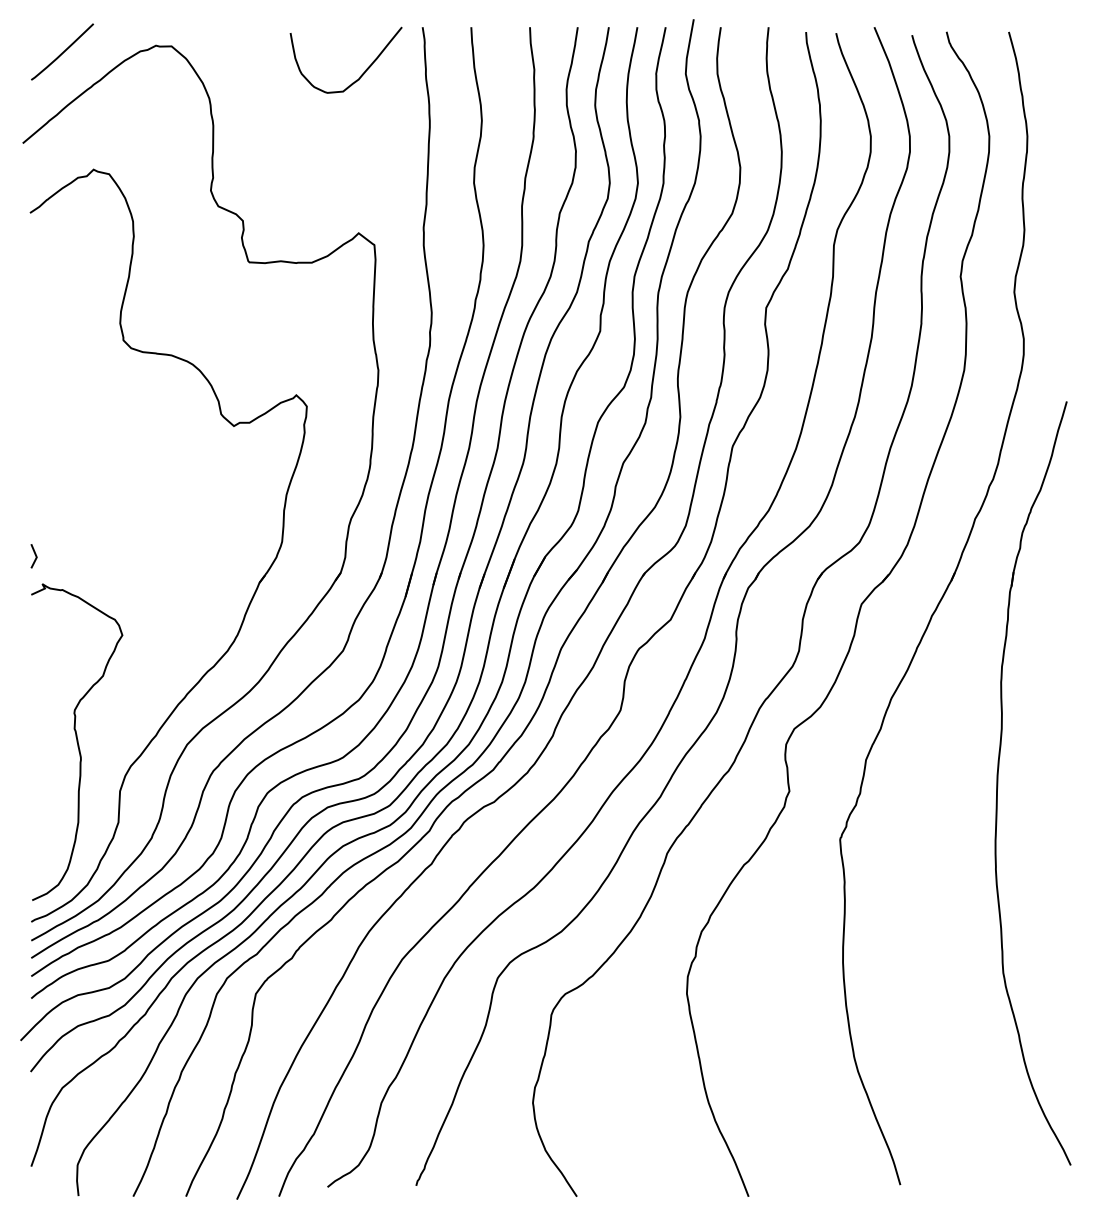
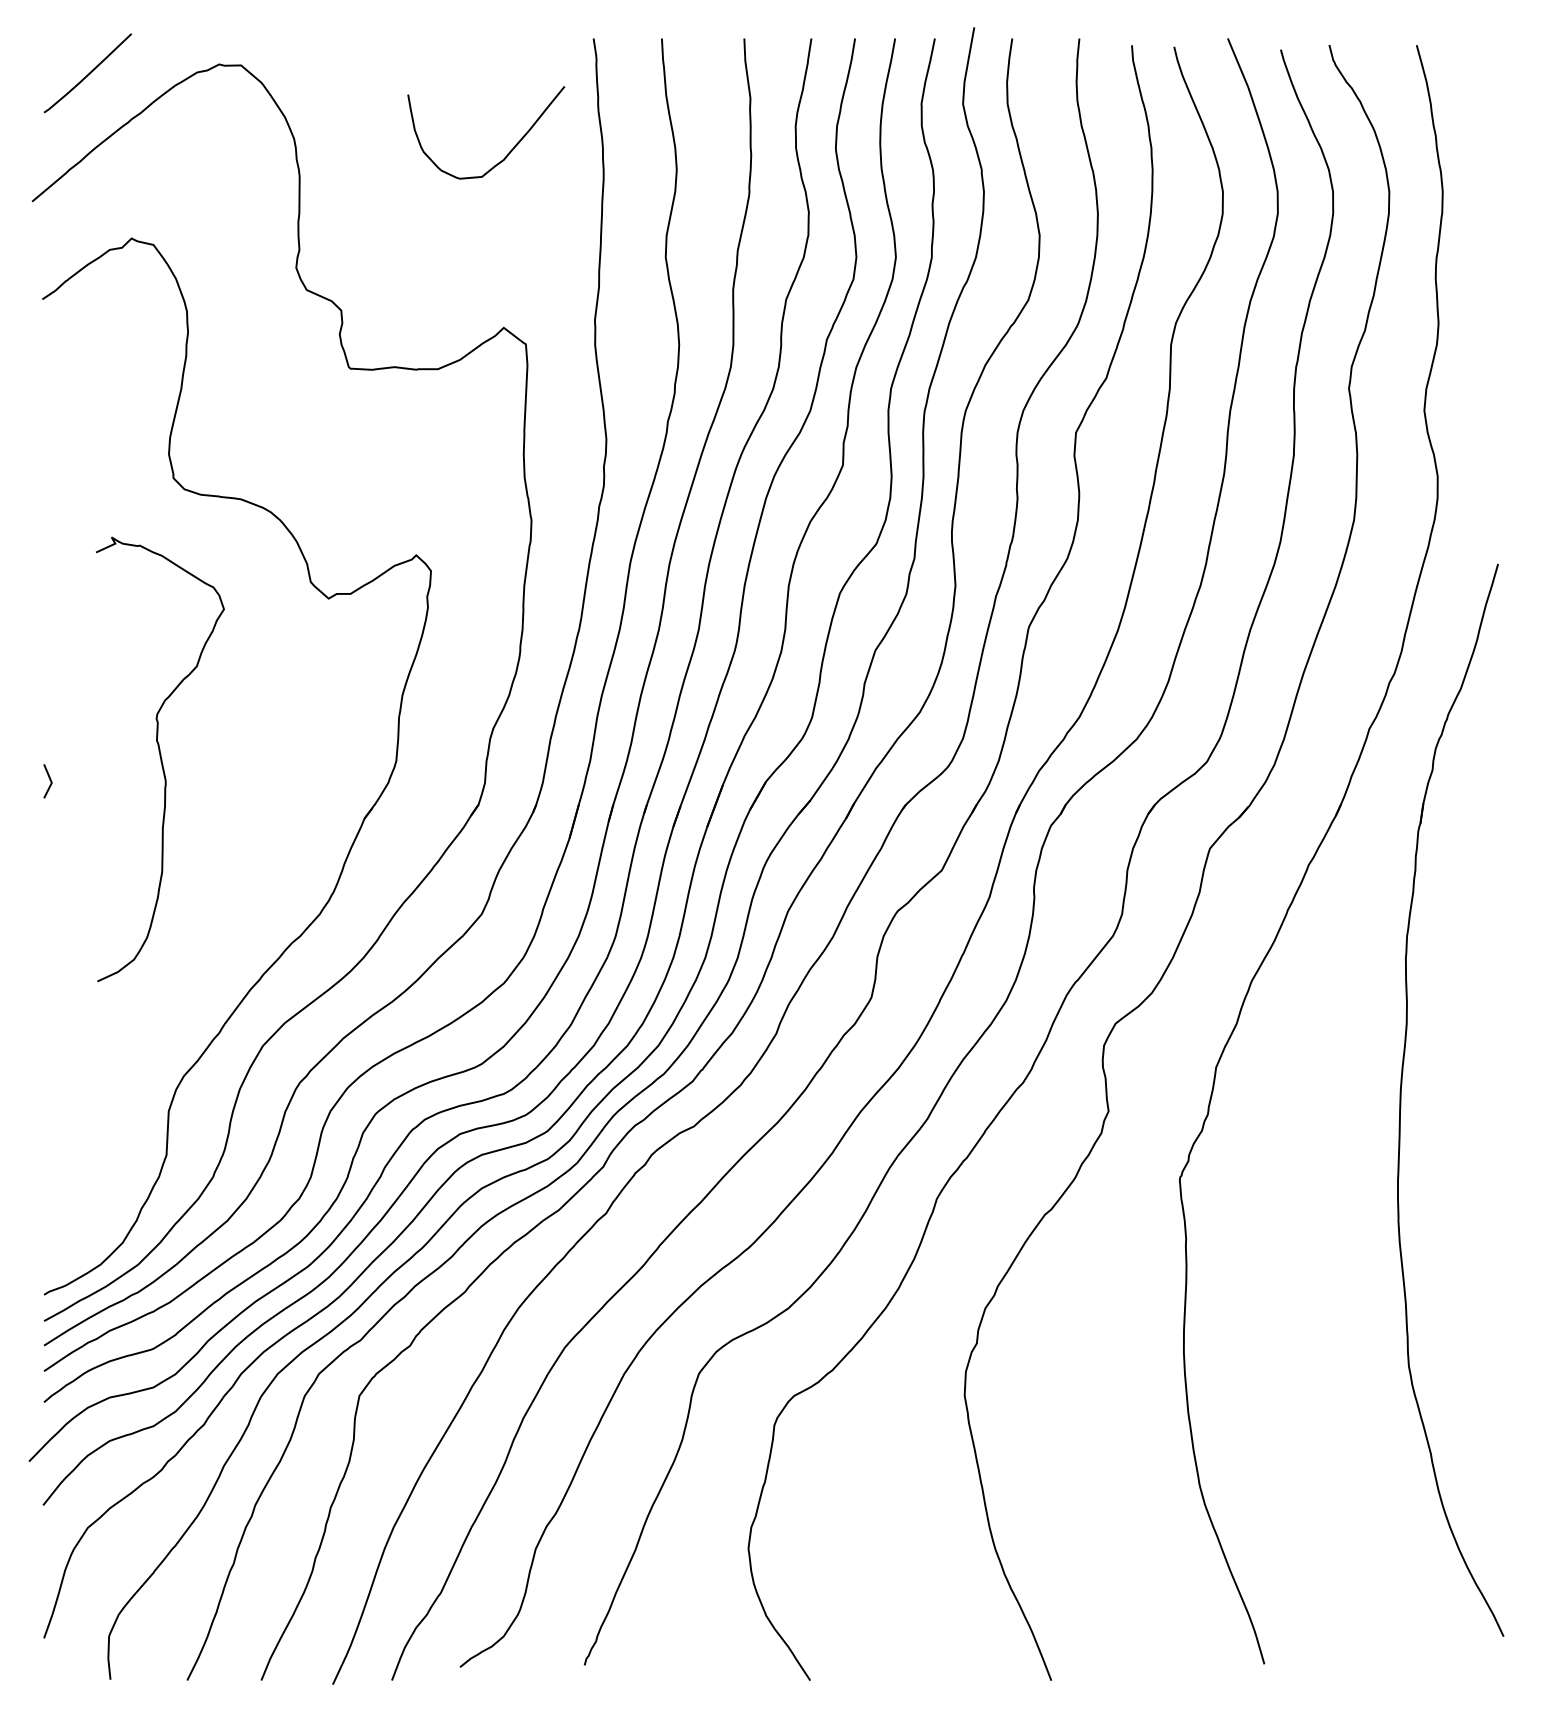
curve: (361, 74) -> (507, 153), moved
curve: (77, 741) -> (160, 758), moved

